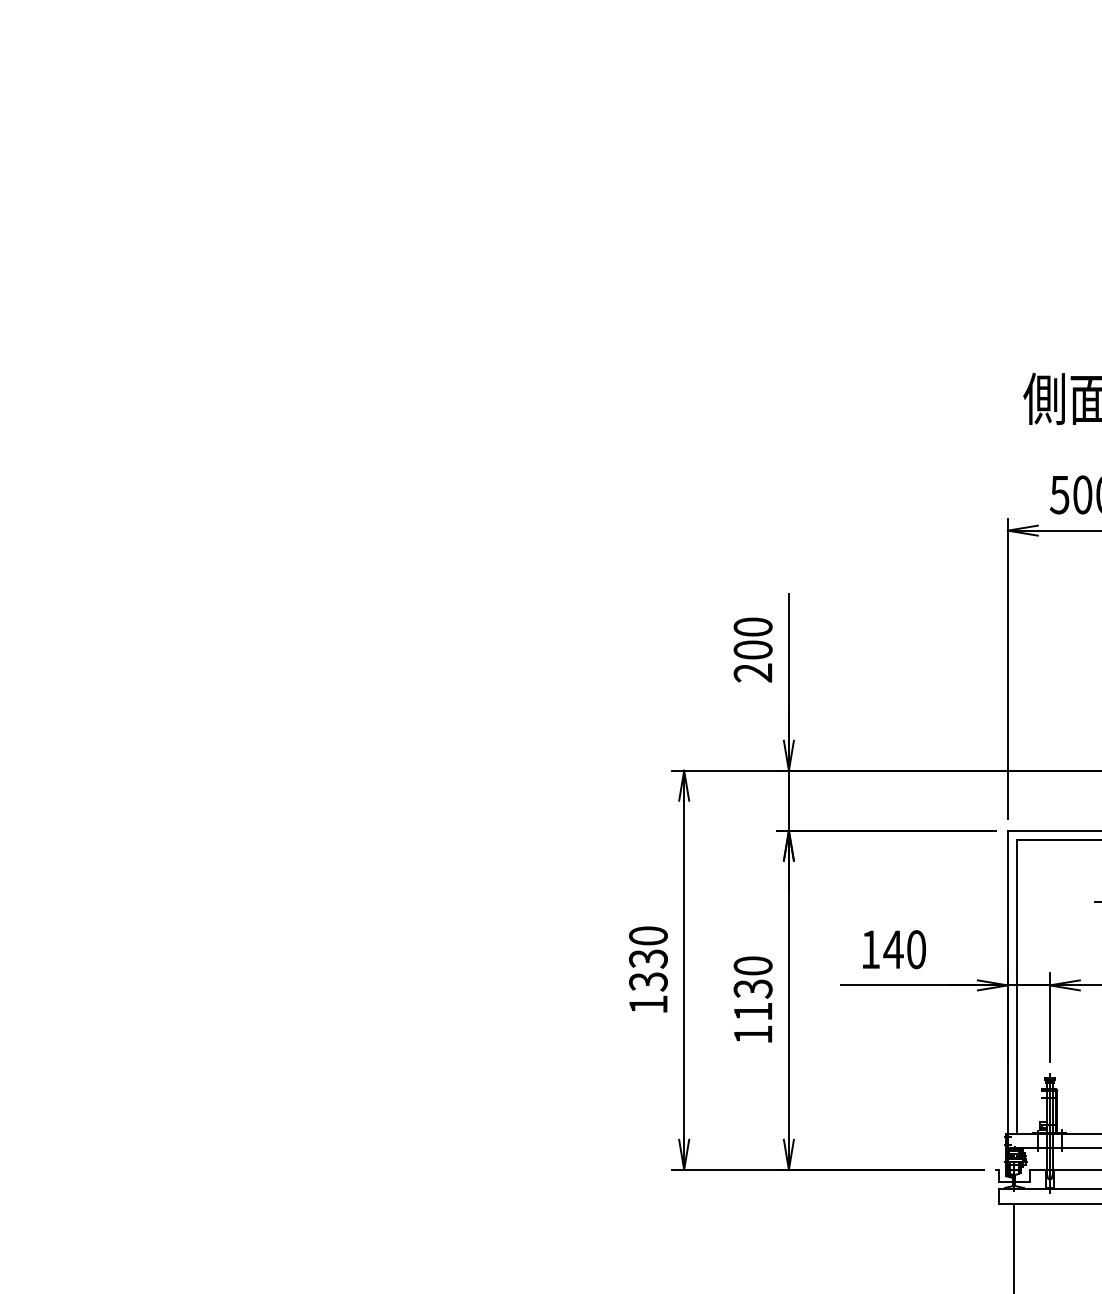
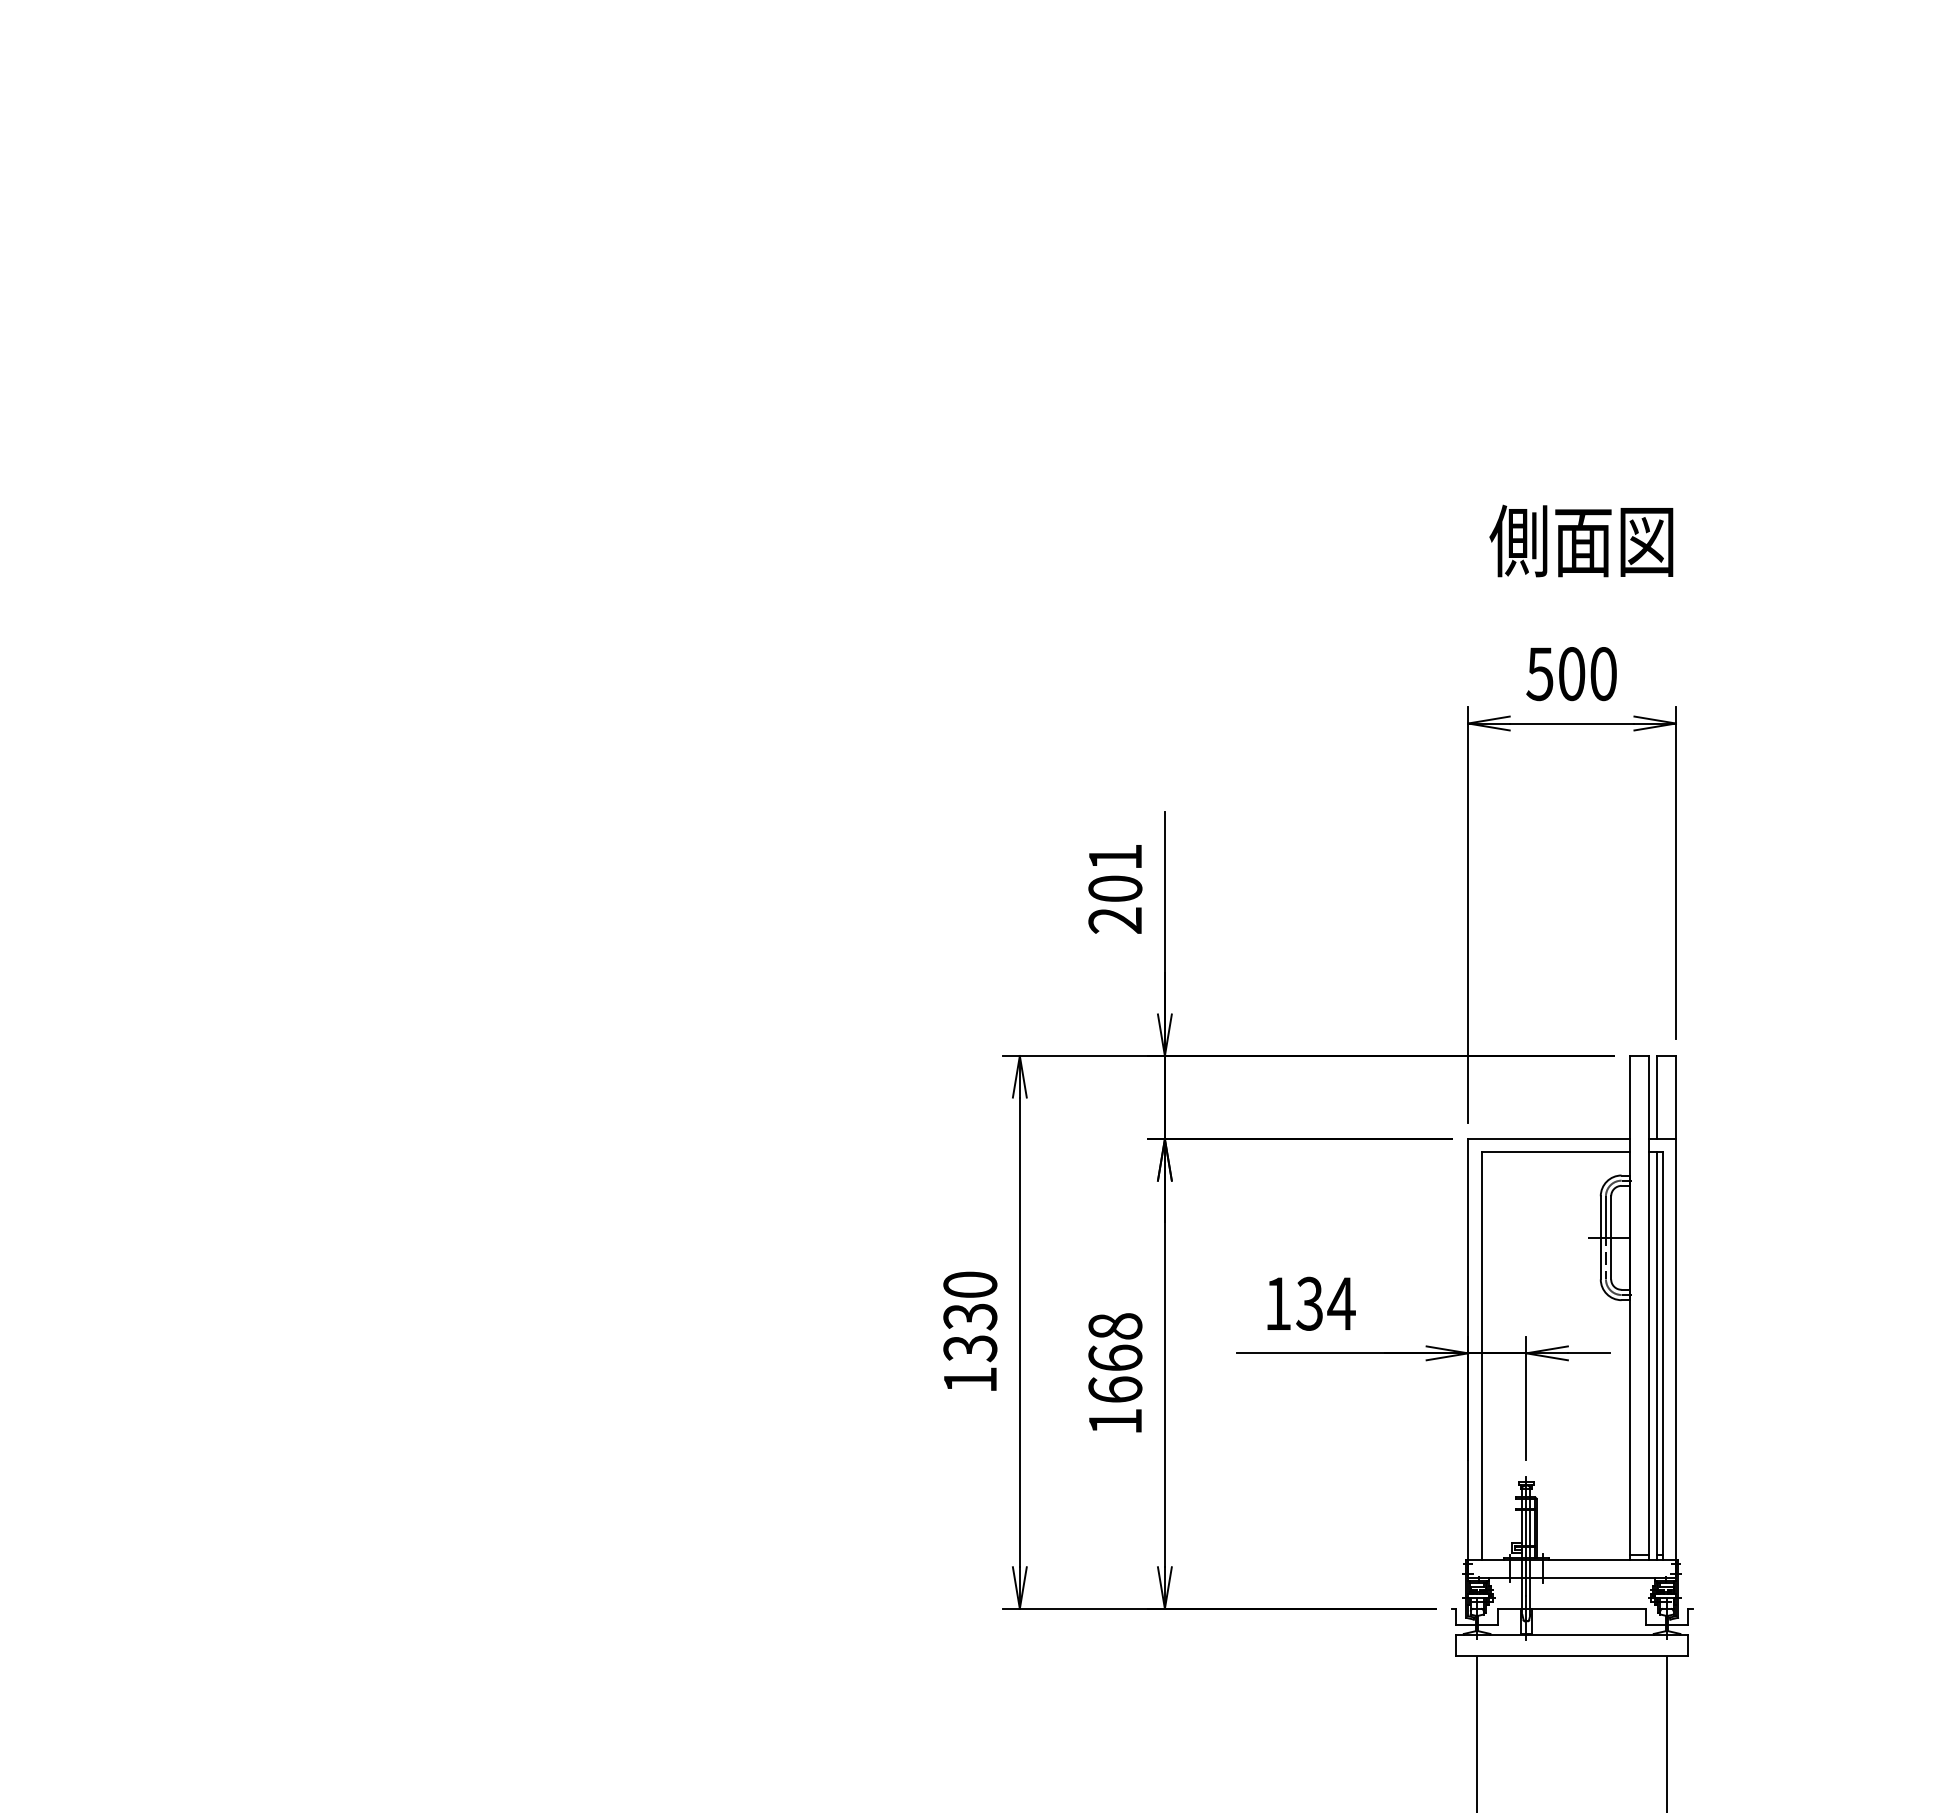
text: (753, 626) -> (1115, 856), 200 -> 201
text: (904, 949) -> (1325, 1303), 140 -> 134
text: (753, 988) -> (1115, 1357), 1130 -> 1668

